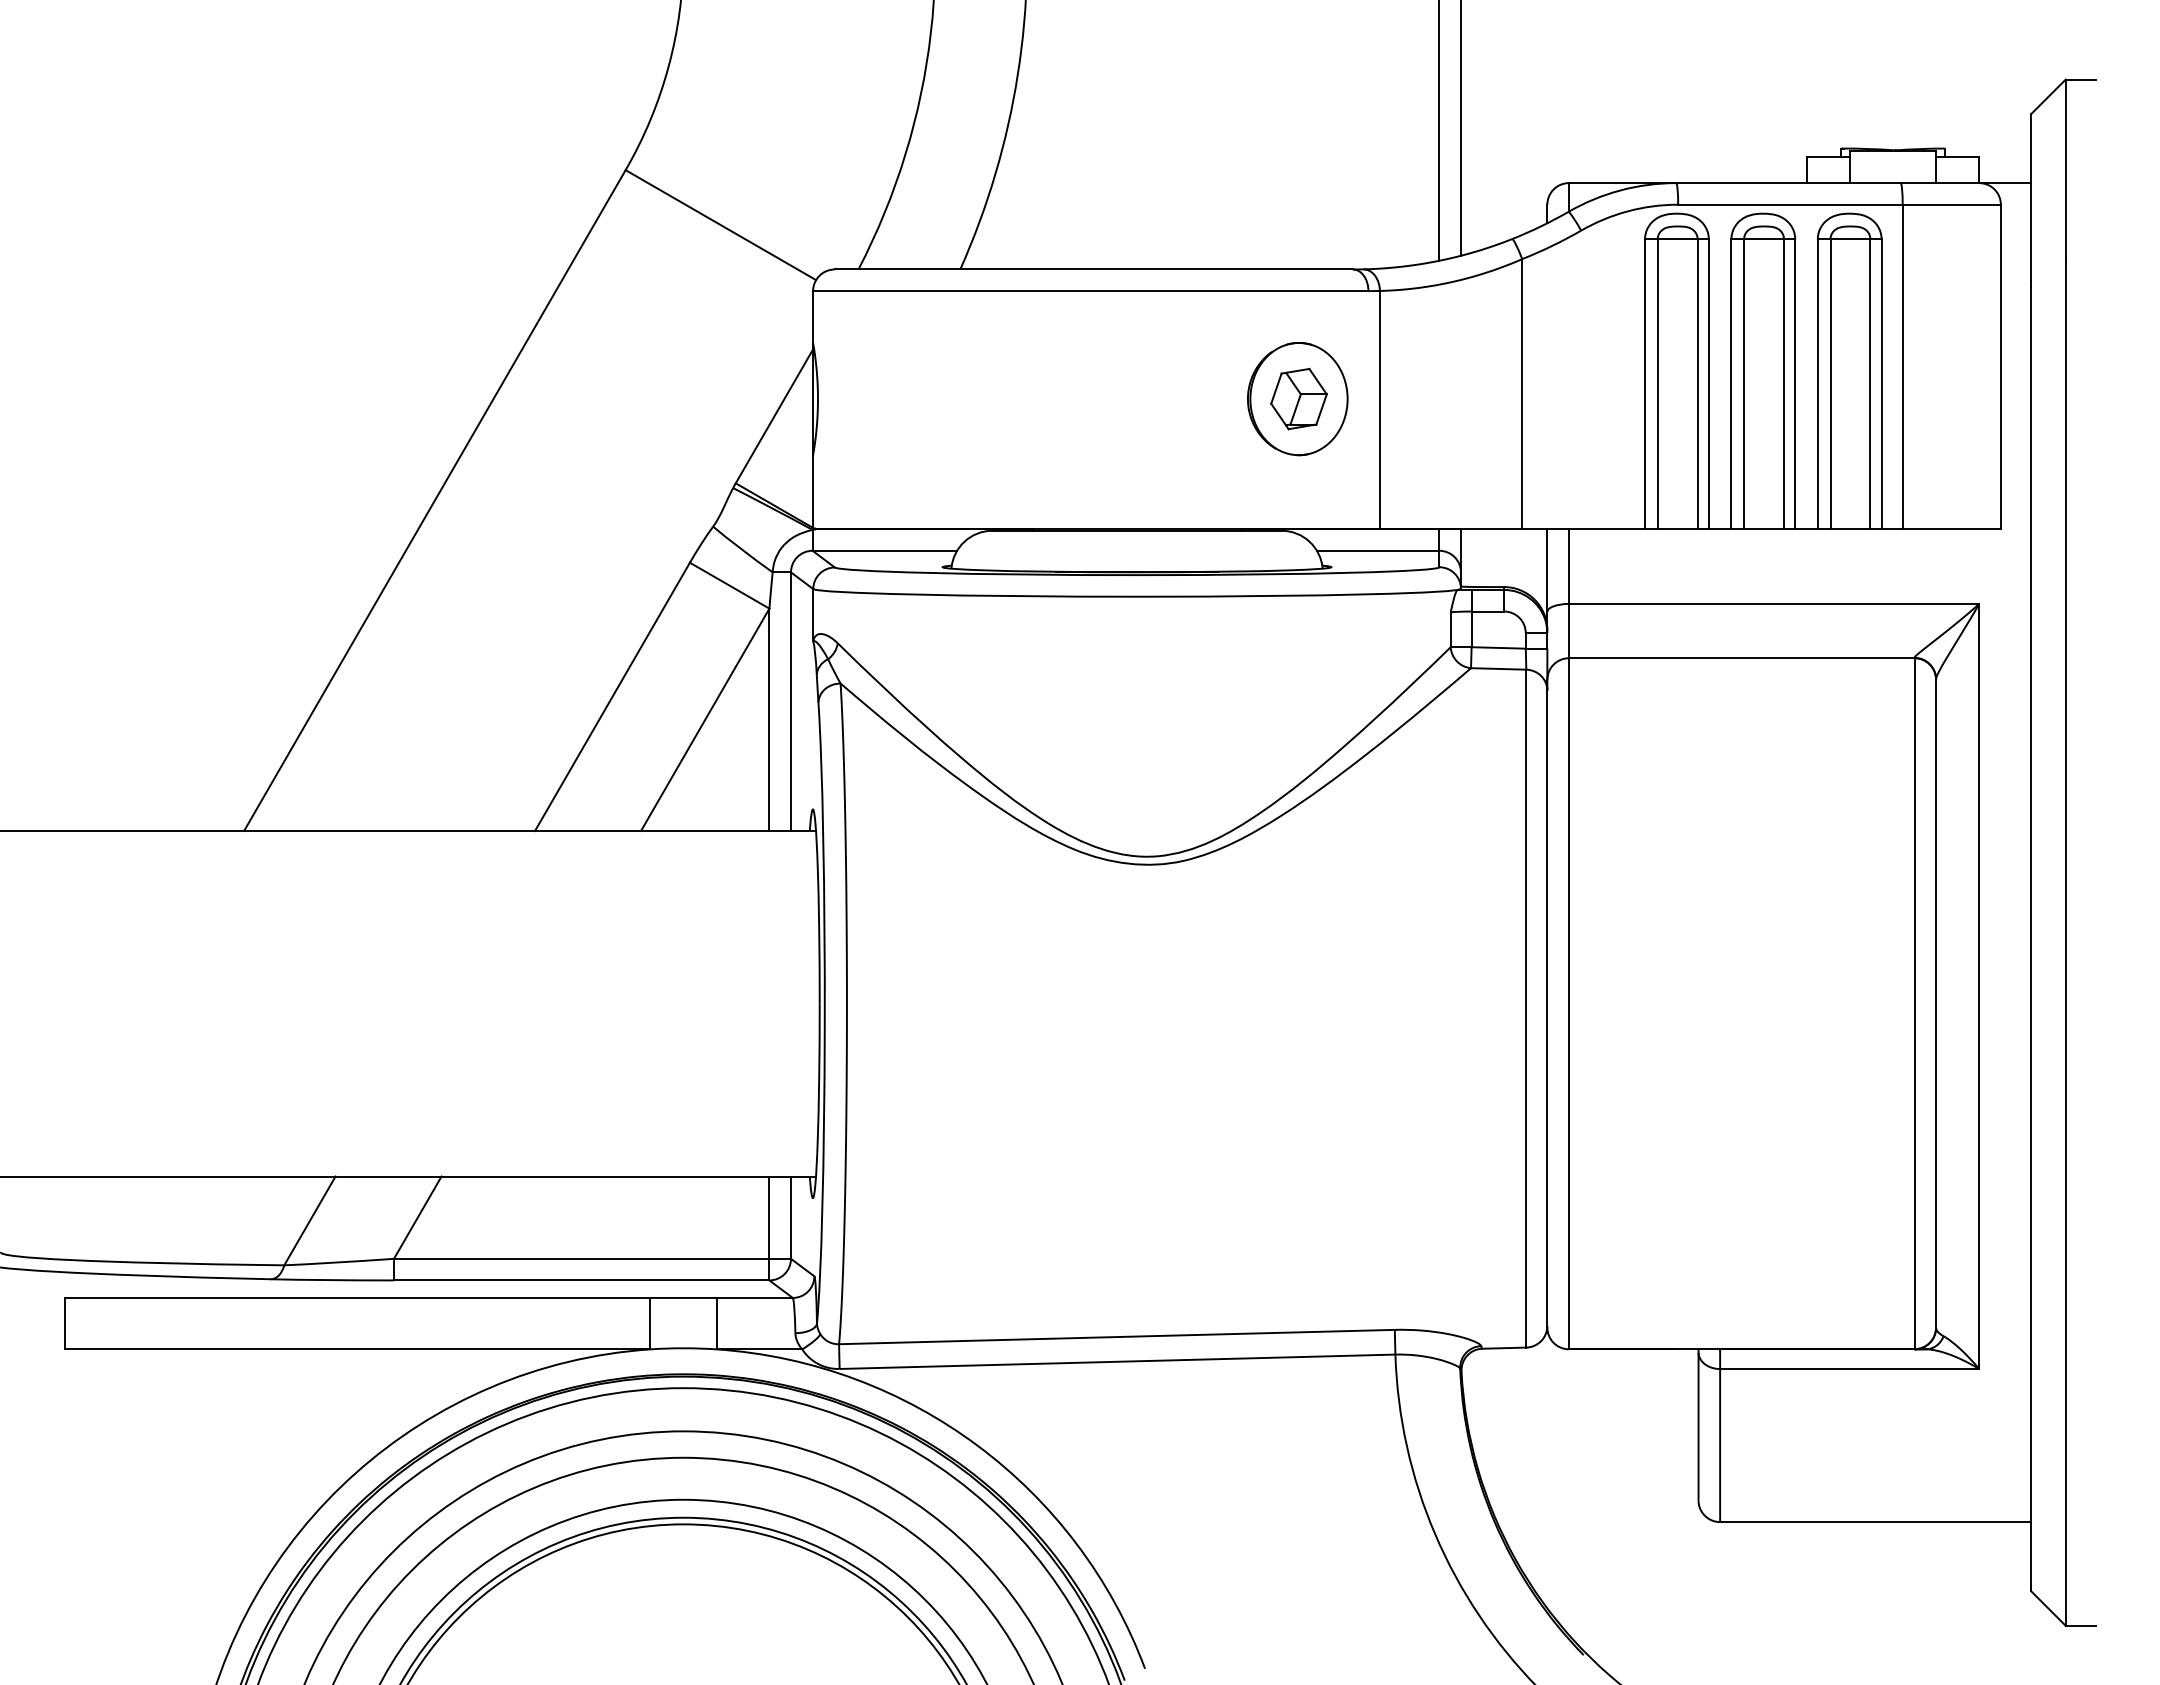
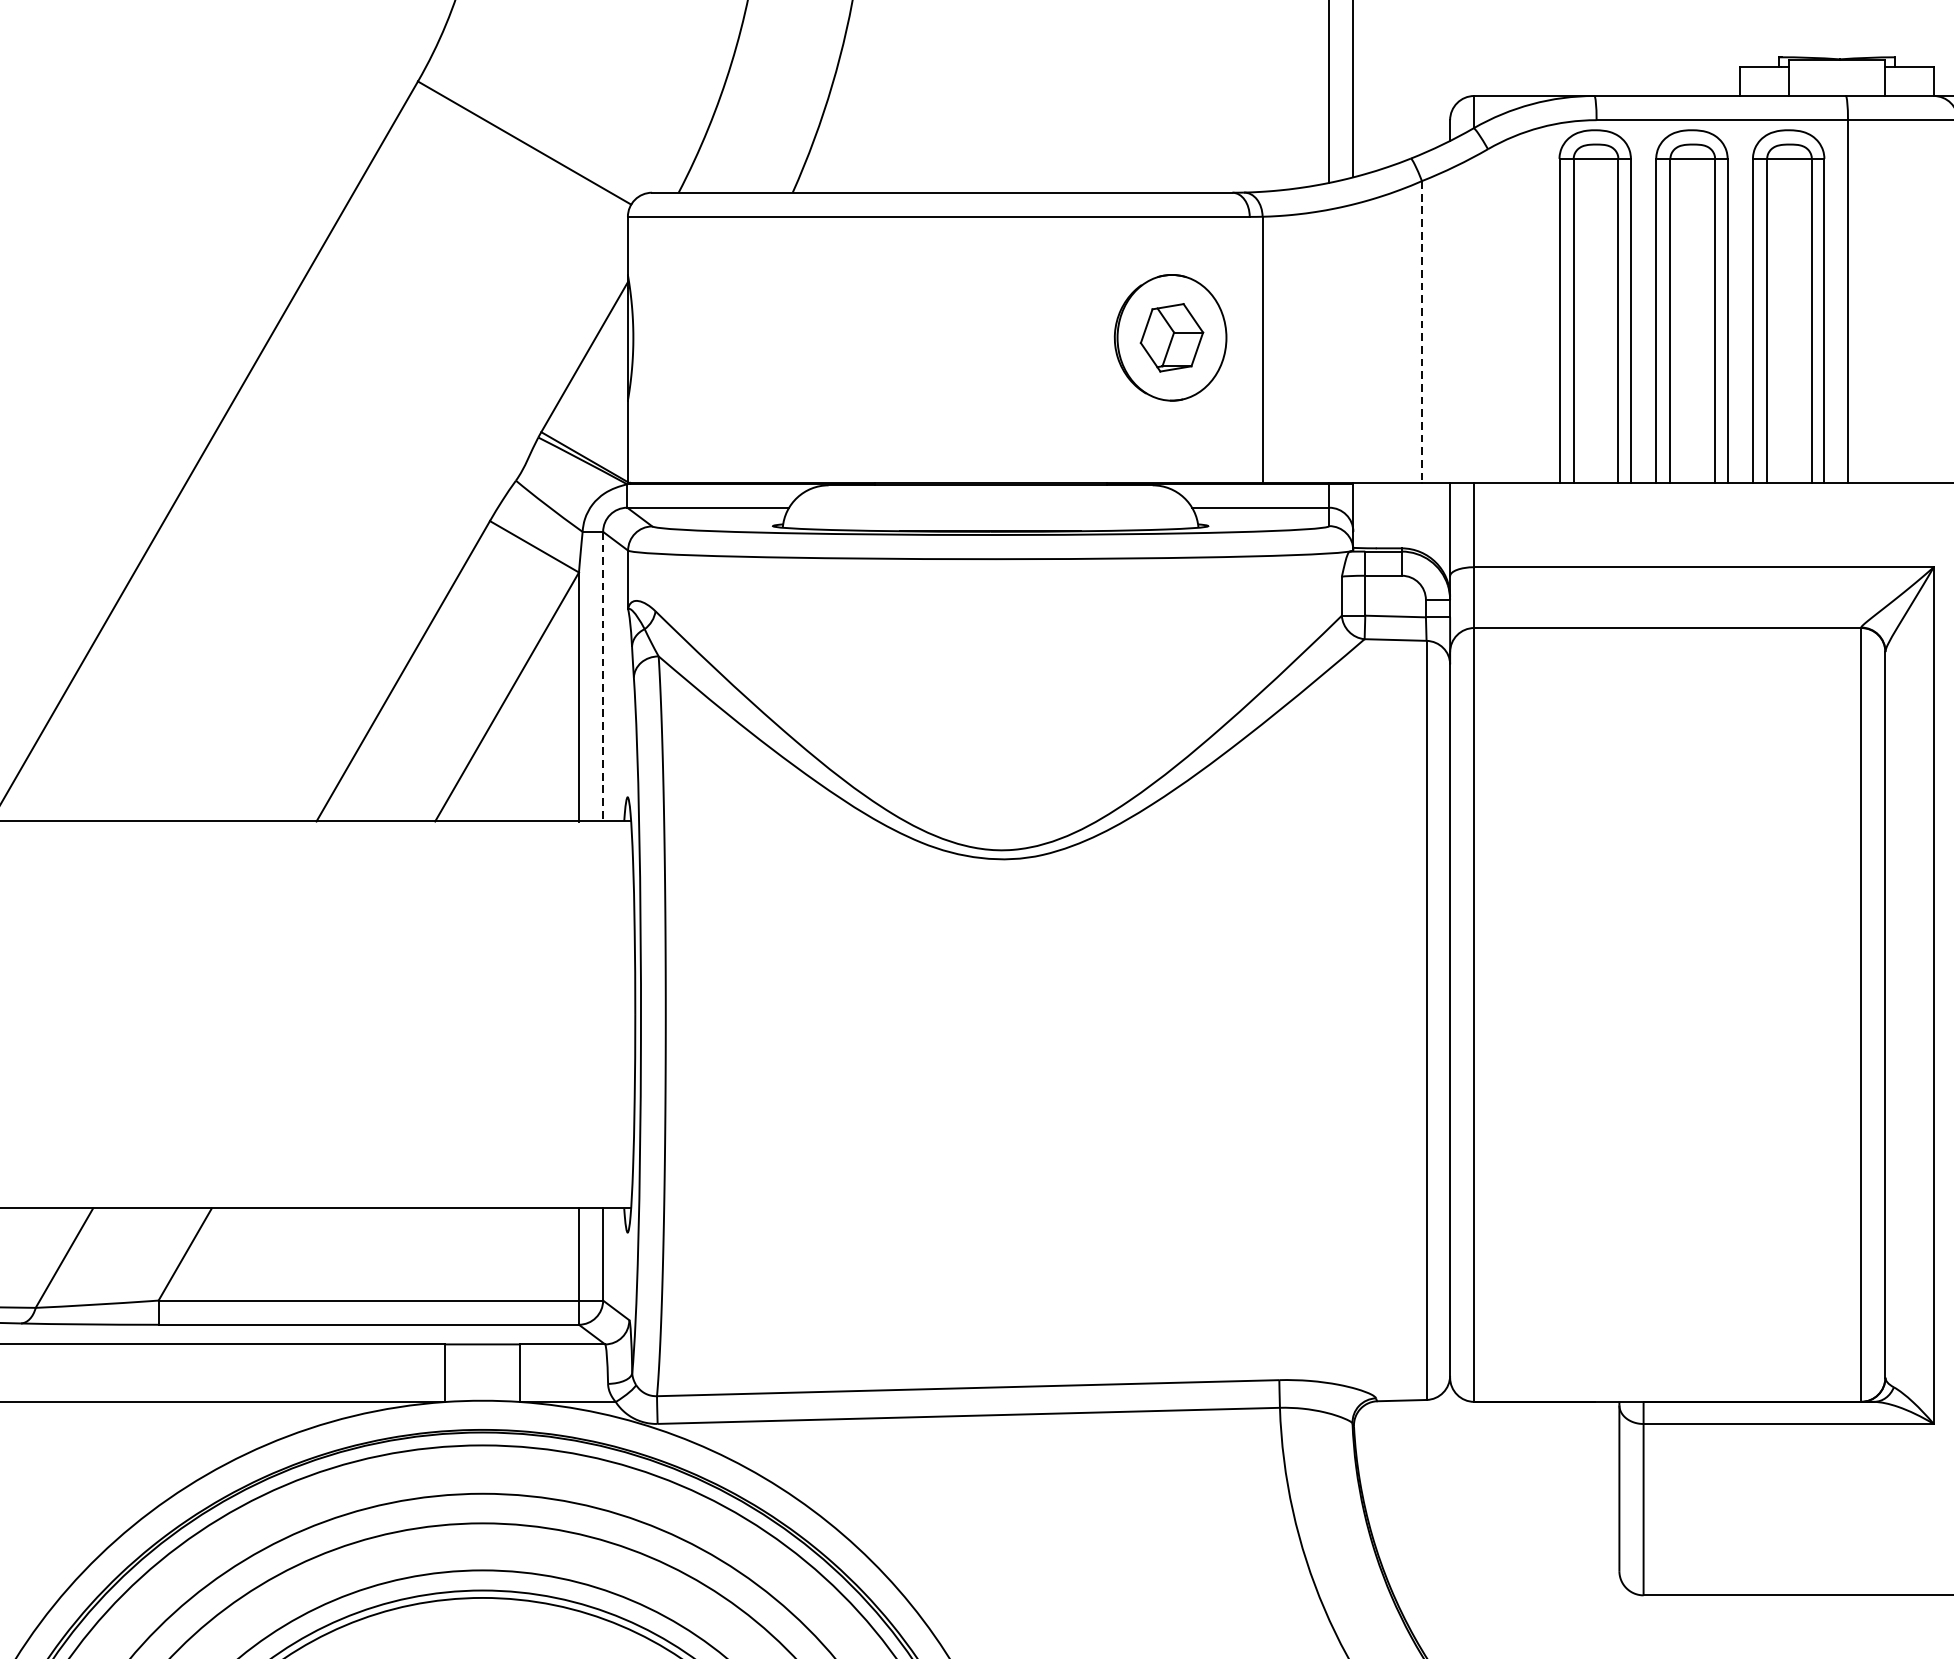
line: (1522, 393) -> (1422, 331), solid -> dashed
line: (791, 702) -> (603, 677), solid -> dashed

